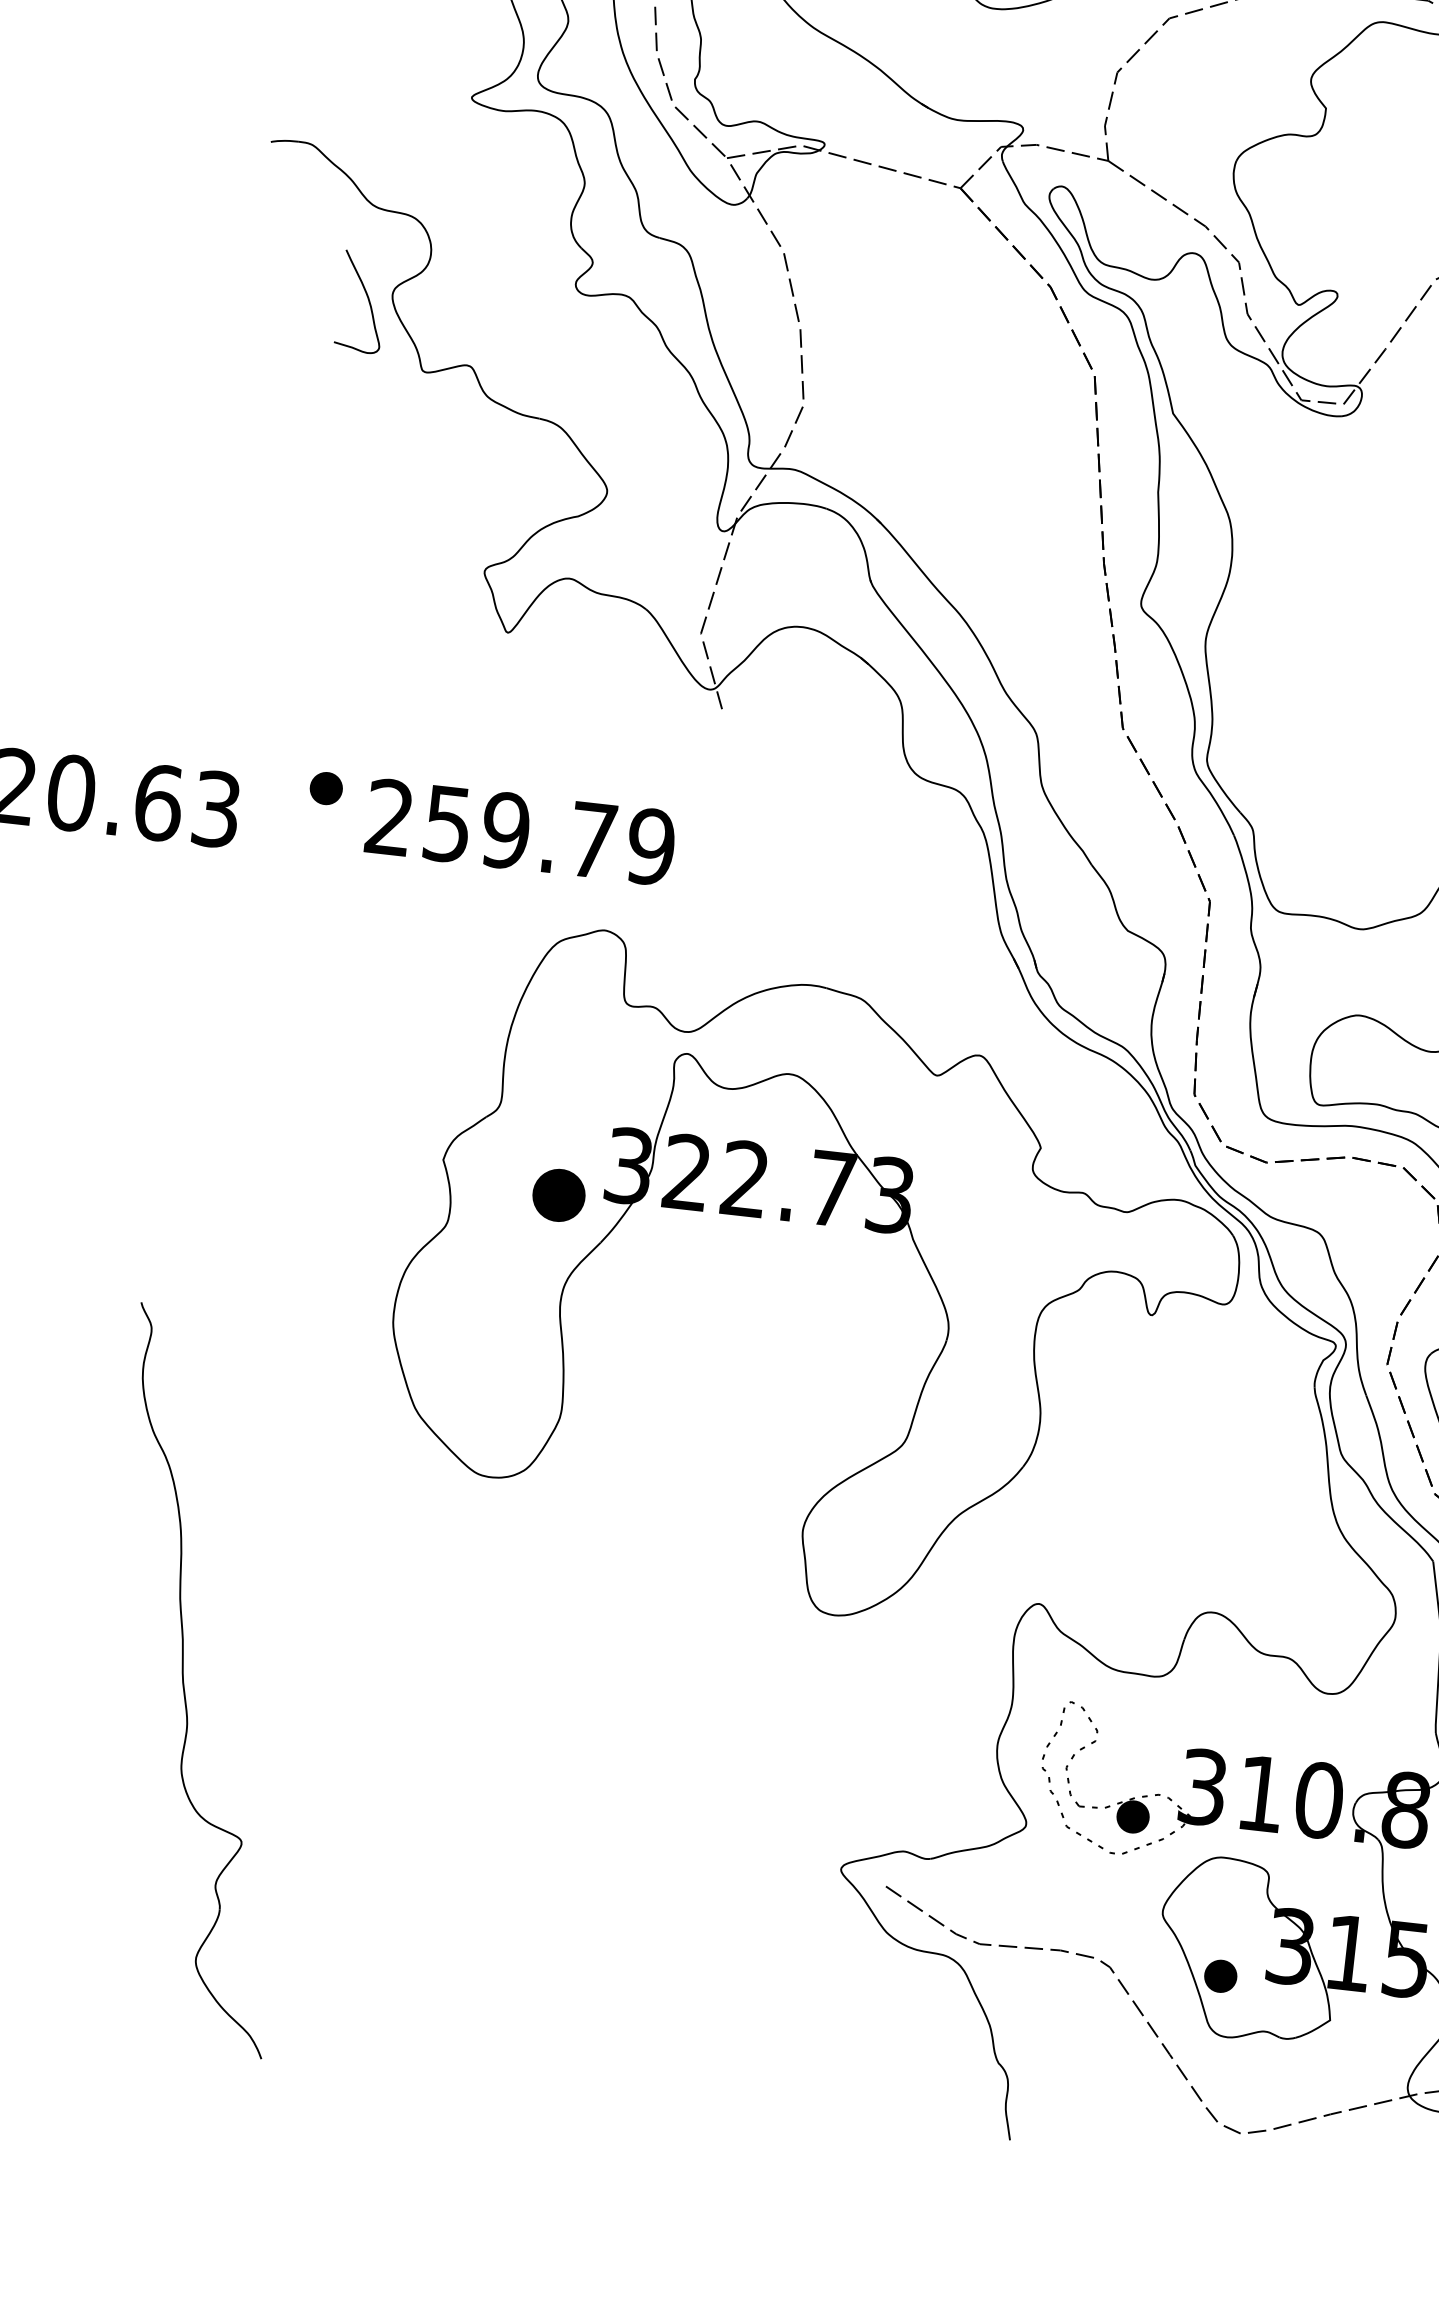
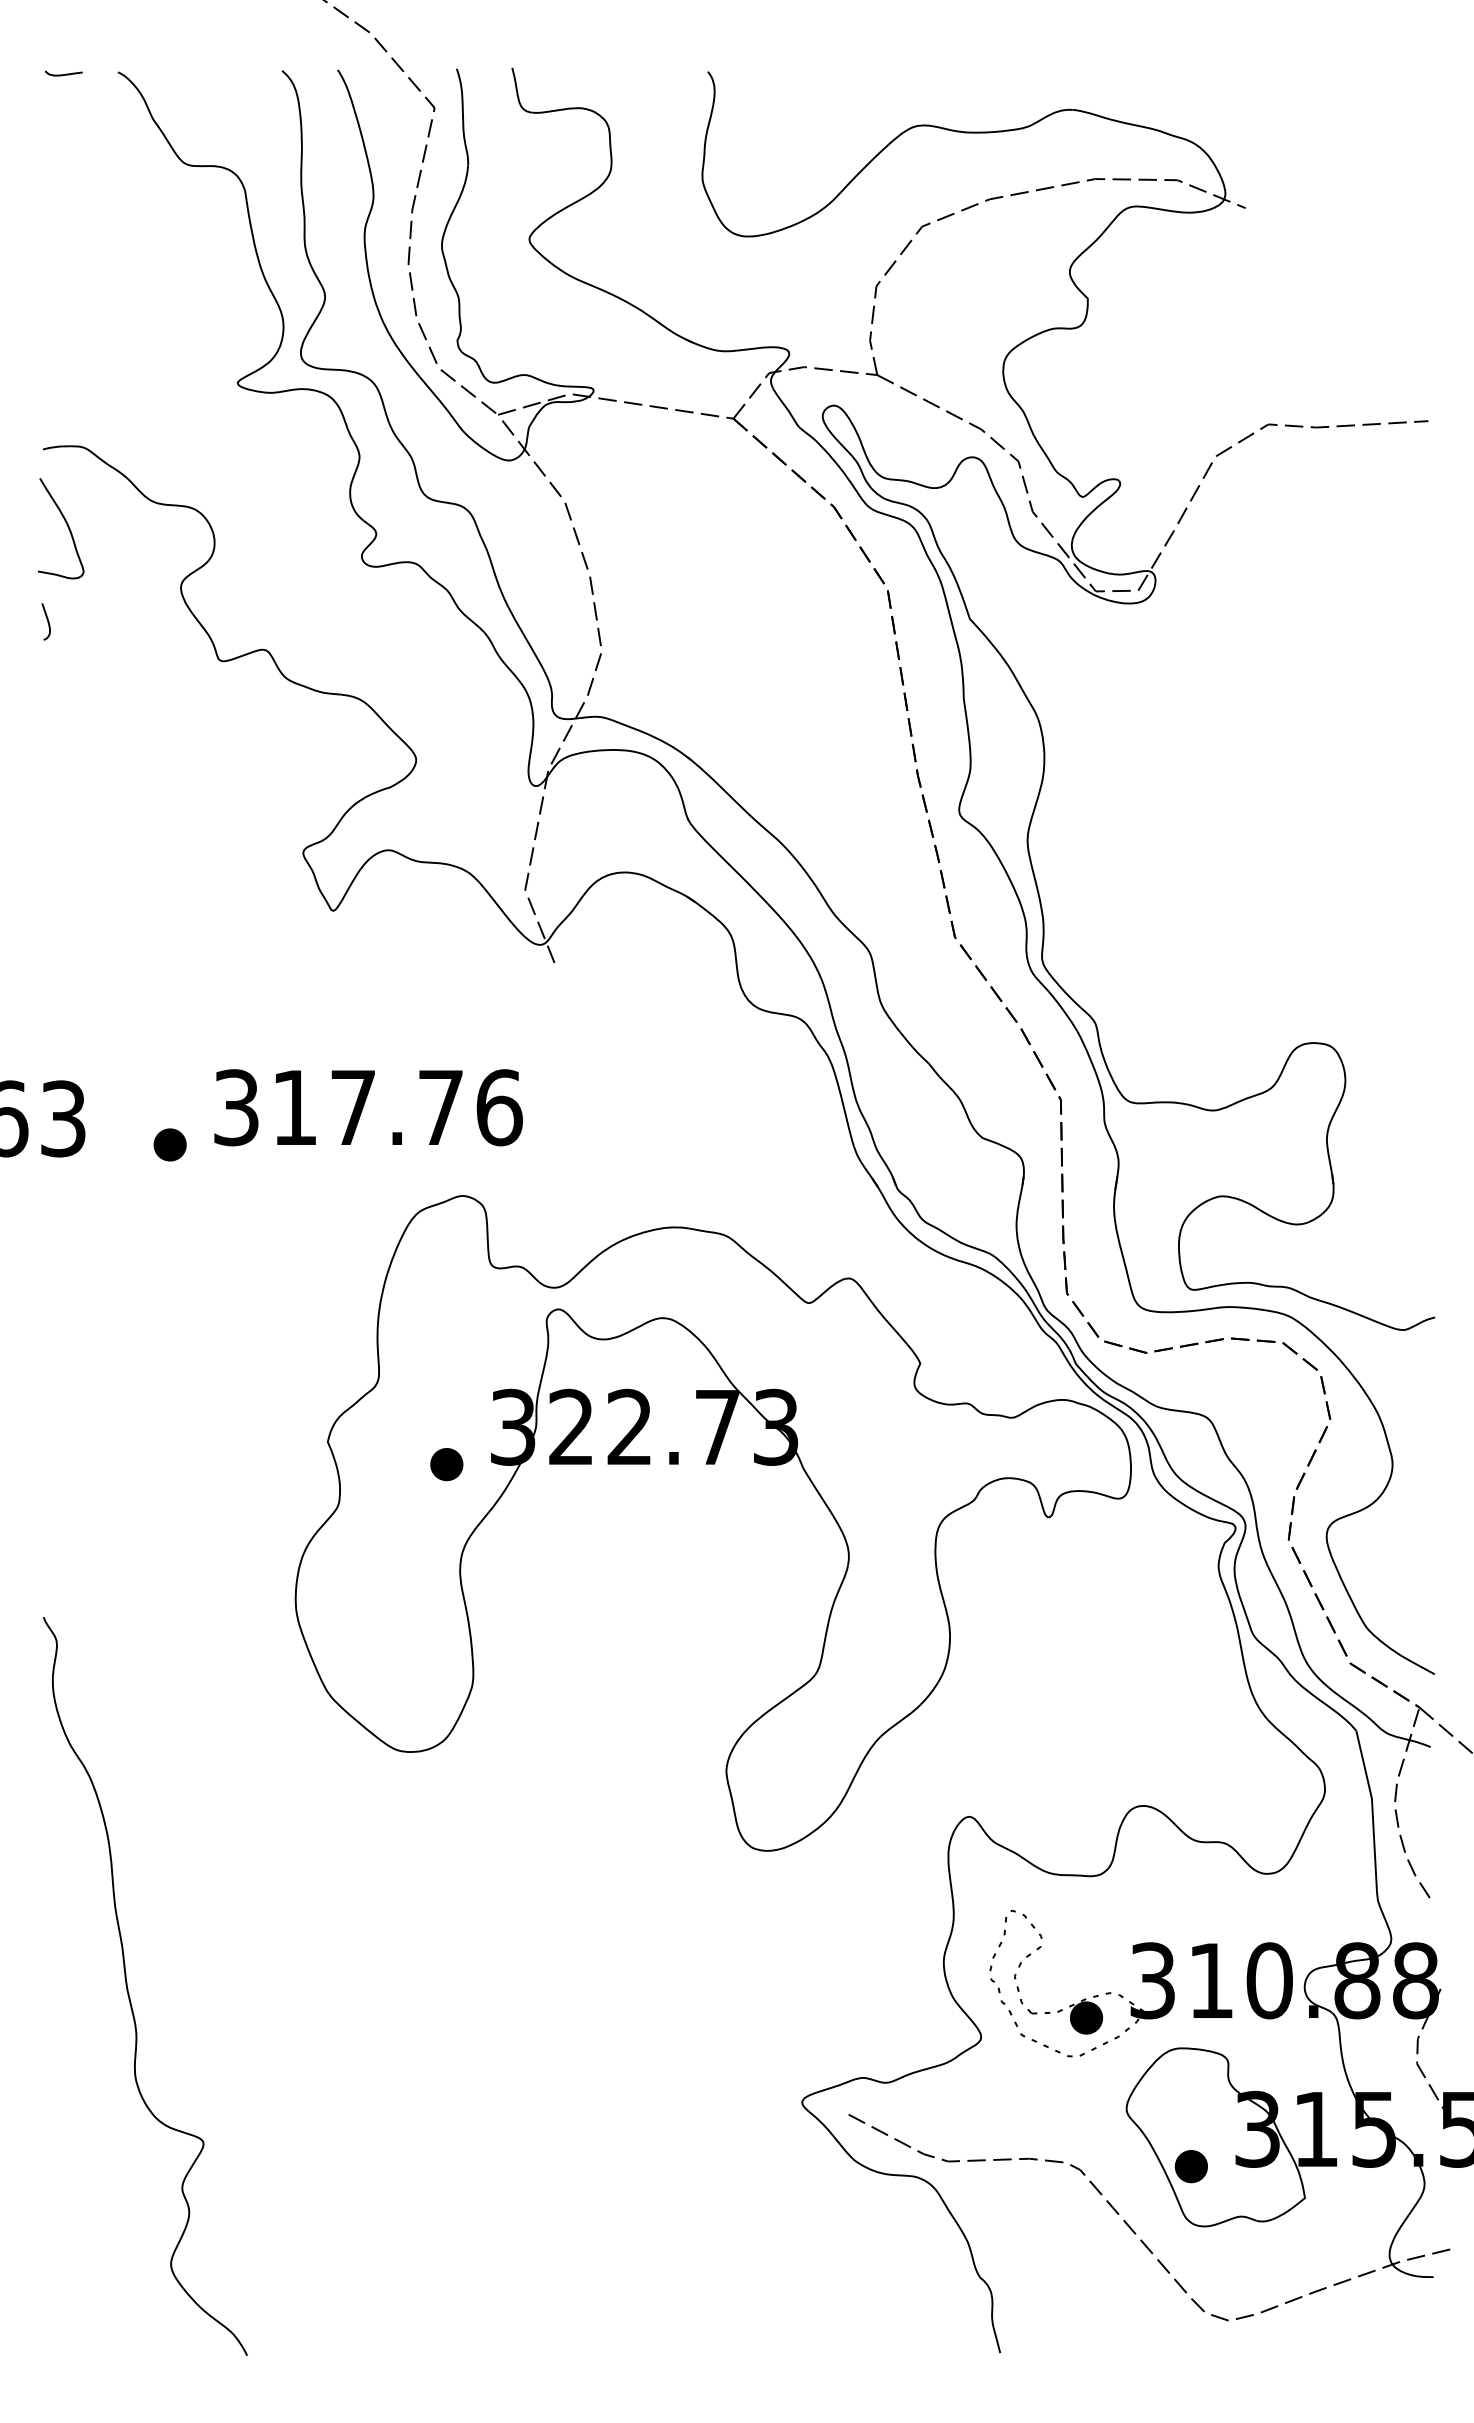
curve: (368, 301) -> (67, 527), moved
curve: (256, 313) -> (47, 621), added
part: (325, 788) -> (169, 1144), moved
text: (521, 832) -> (368, 1107), 259.79 -> 317.76
part: (558, 1195) -> (446, 1464), size x0.62

